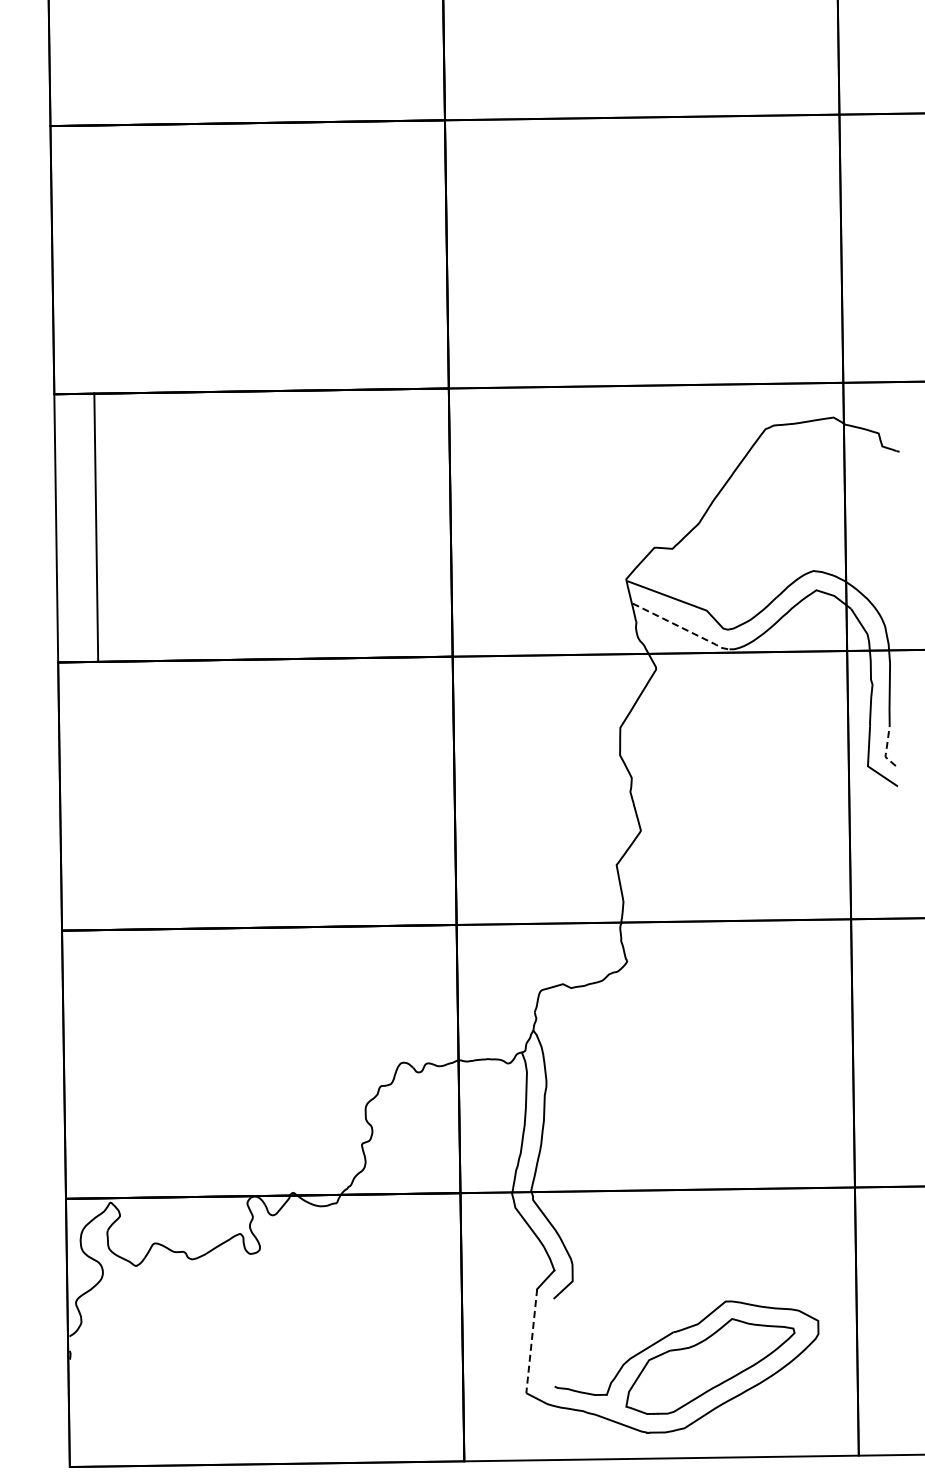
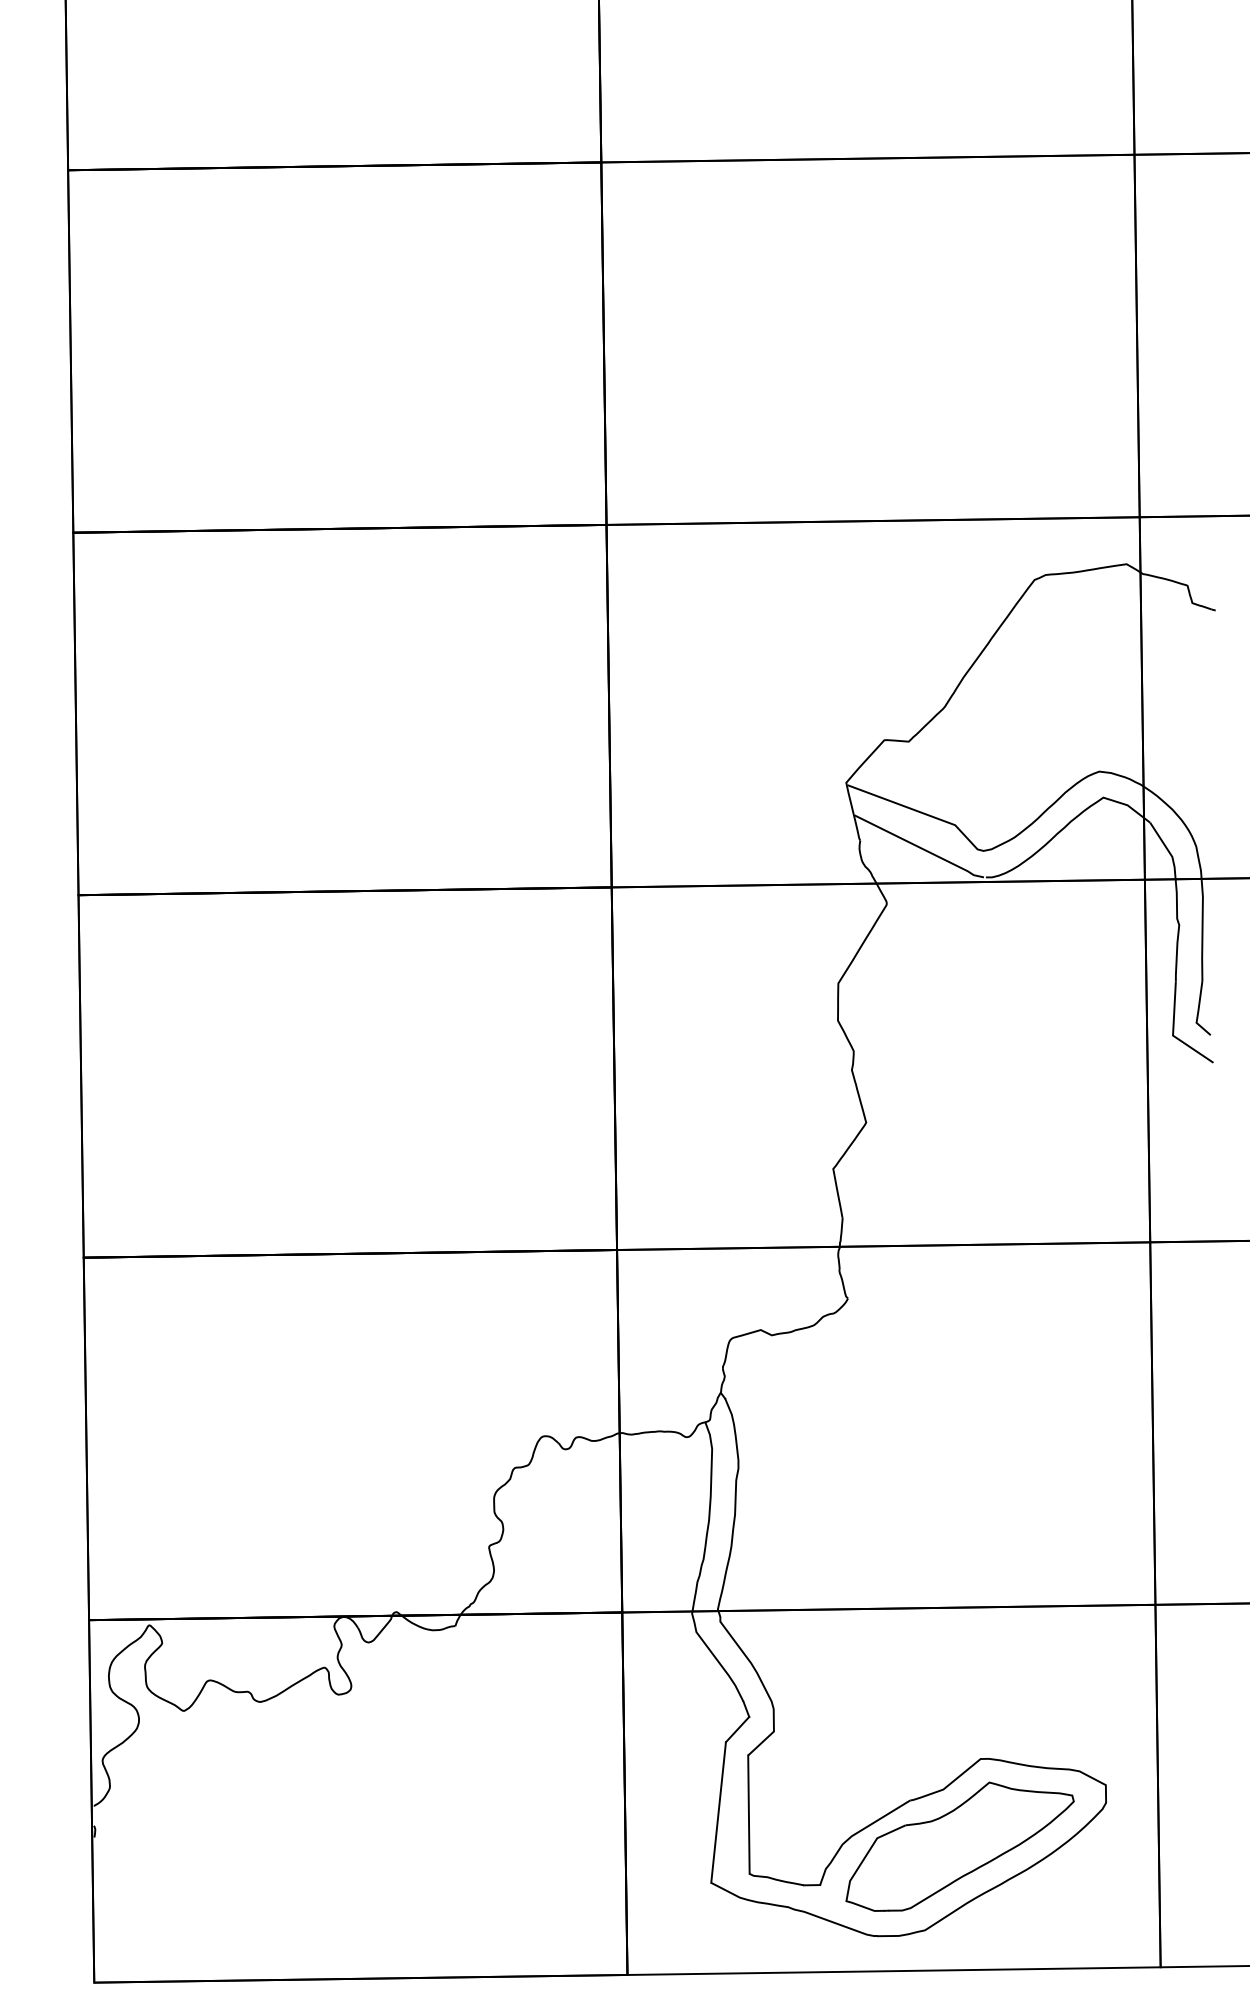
line: (96, 527) -> (76, 714), moved
line: (681, 627) -> (921, 847), dashed -> solid
line: (886, 748) -> (1198, 1011), dashed -> solid
line: (531, 1341) -> (718, 1812), dashed -> solid
line: (553, 1342) -> (747, 1814), added

